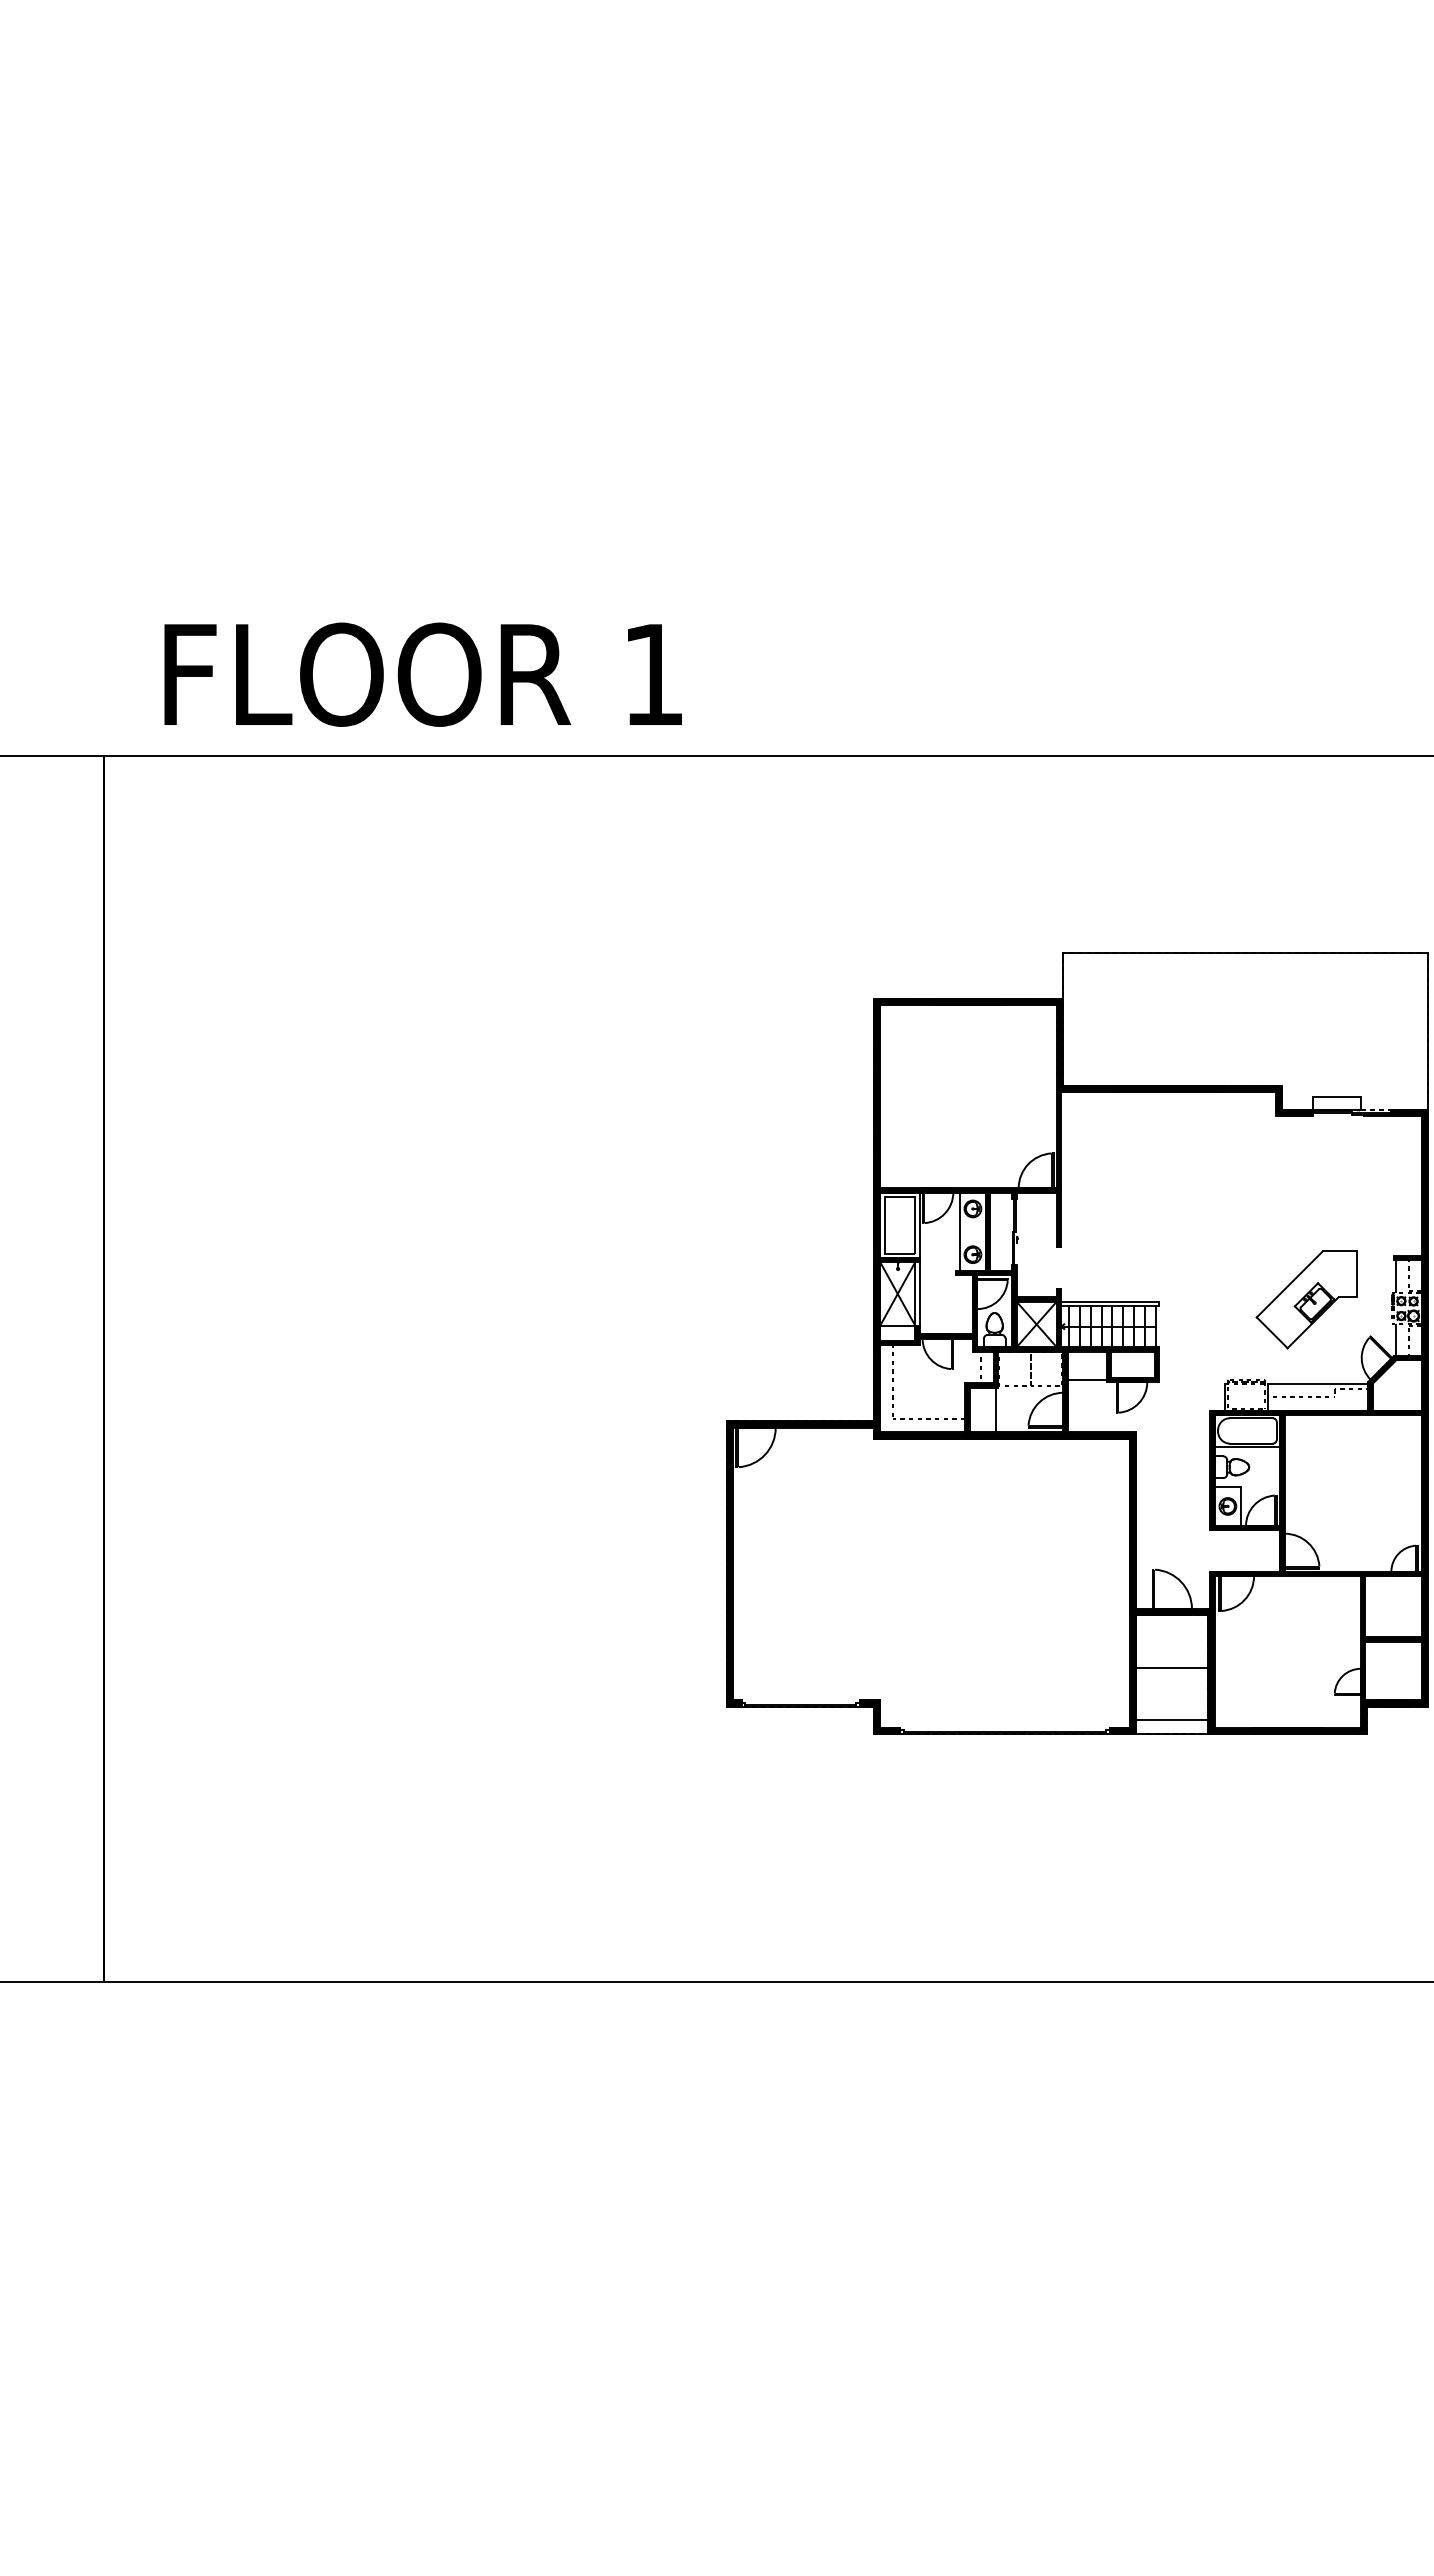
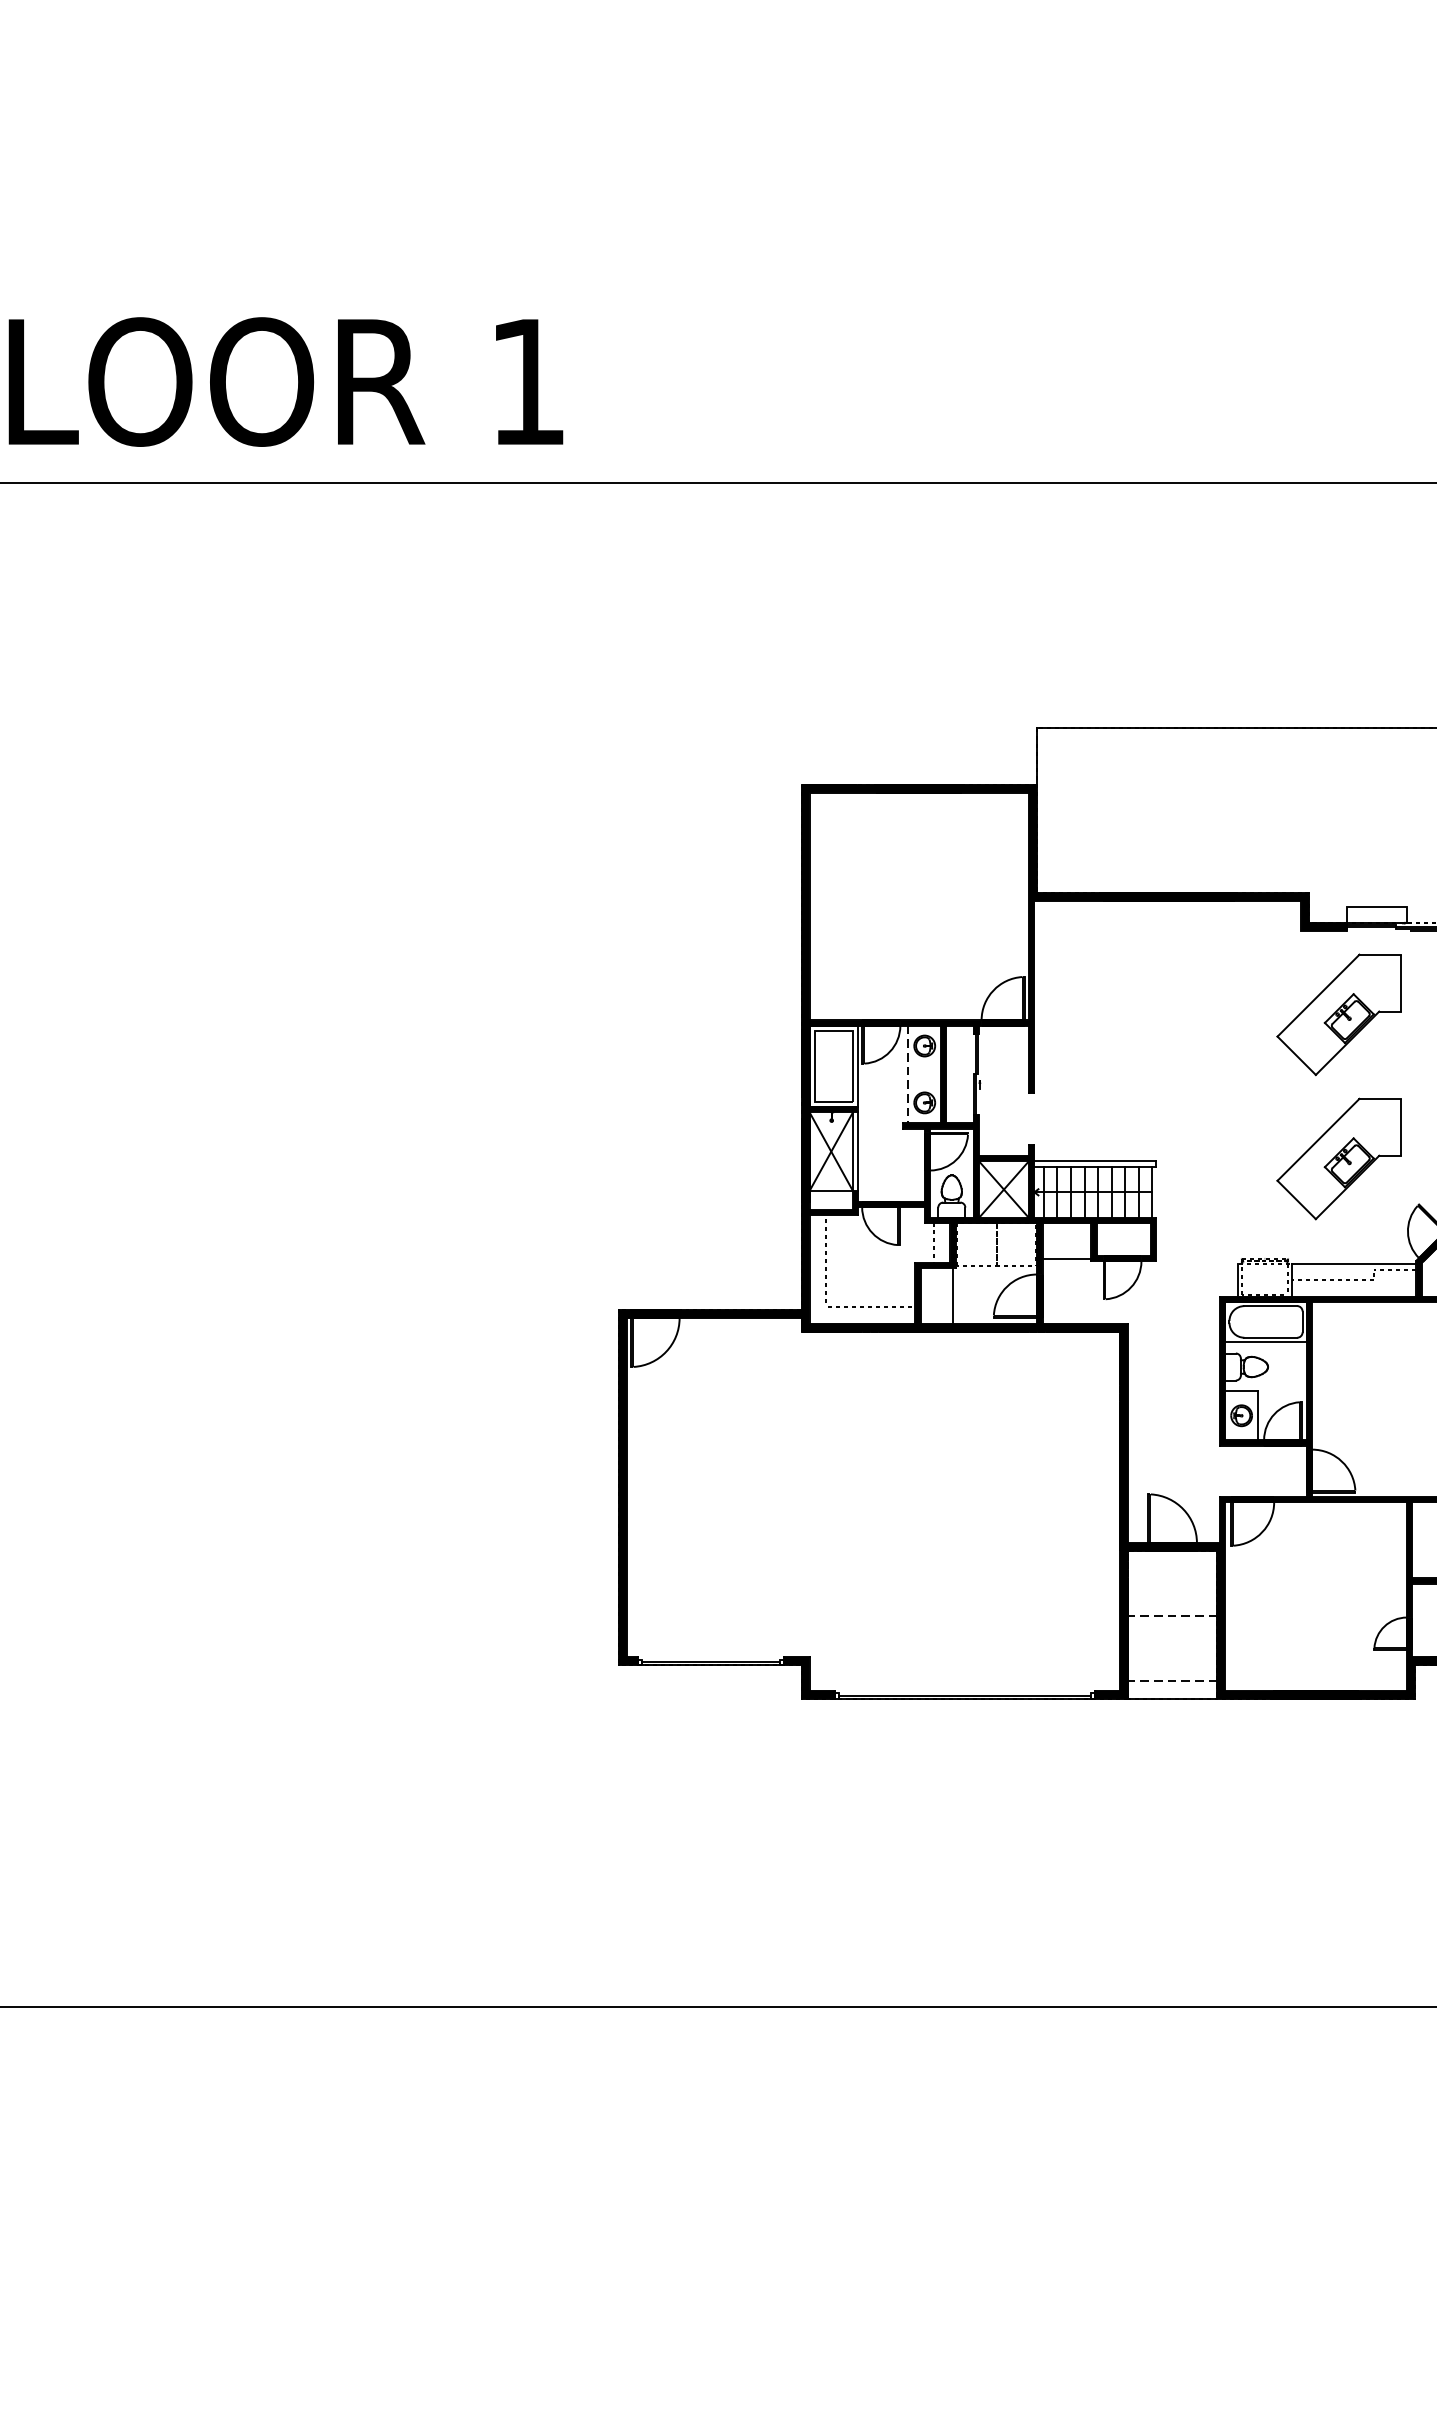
part: (1306, 1183) -> (1339, 1014), added
line: (959, 1232) -> (908, 1075), solid -> dashed
line: (1172, 1667) -> (1172, 1615), solid -> dashed
line: (1172, 1720) -> (1172, 1681), solid -> dashed

